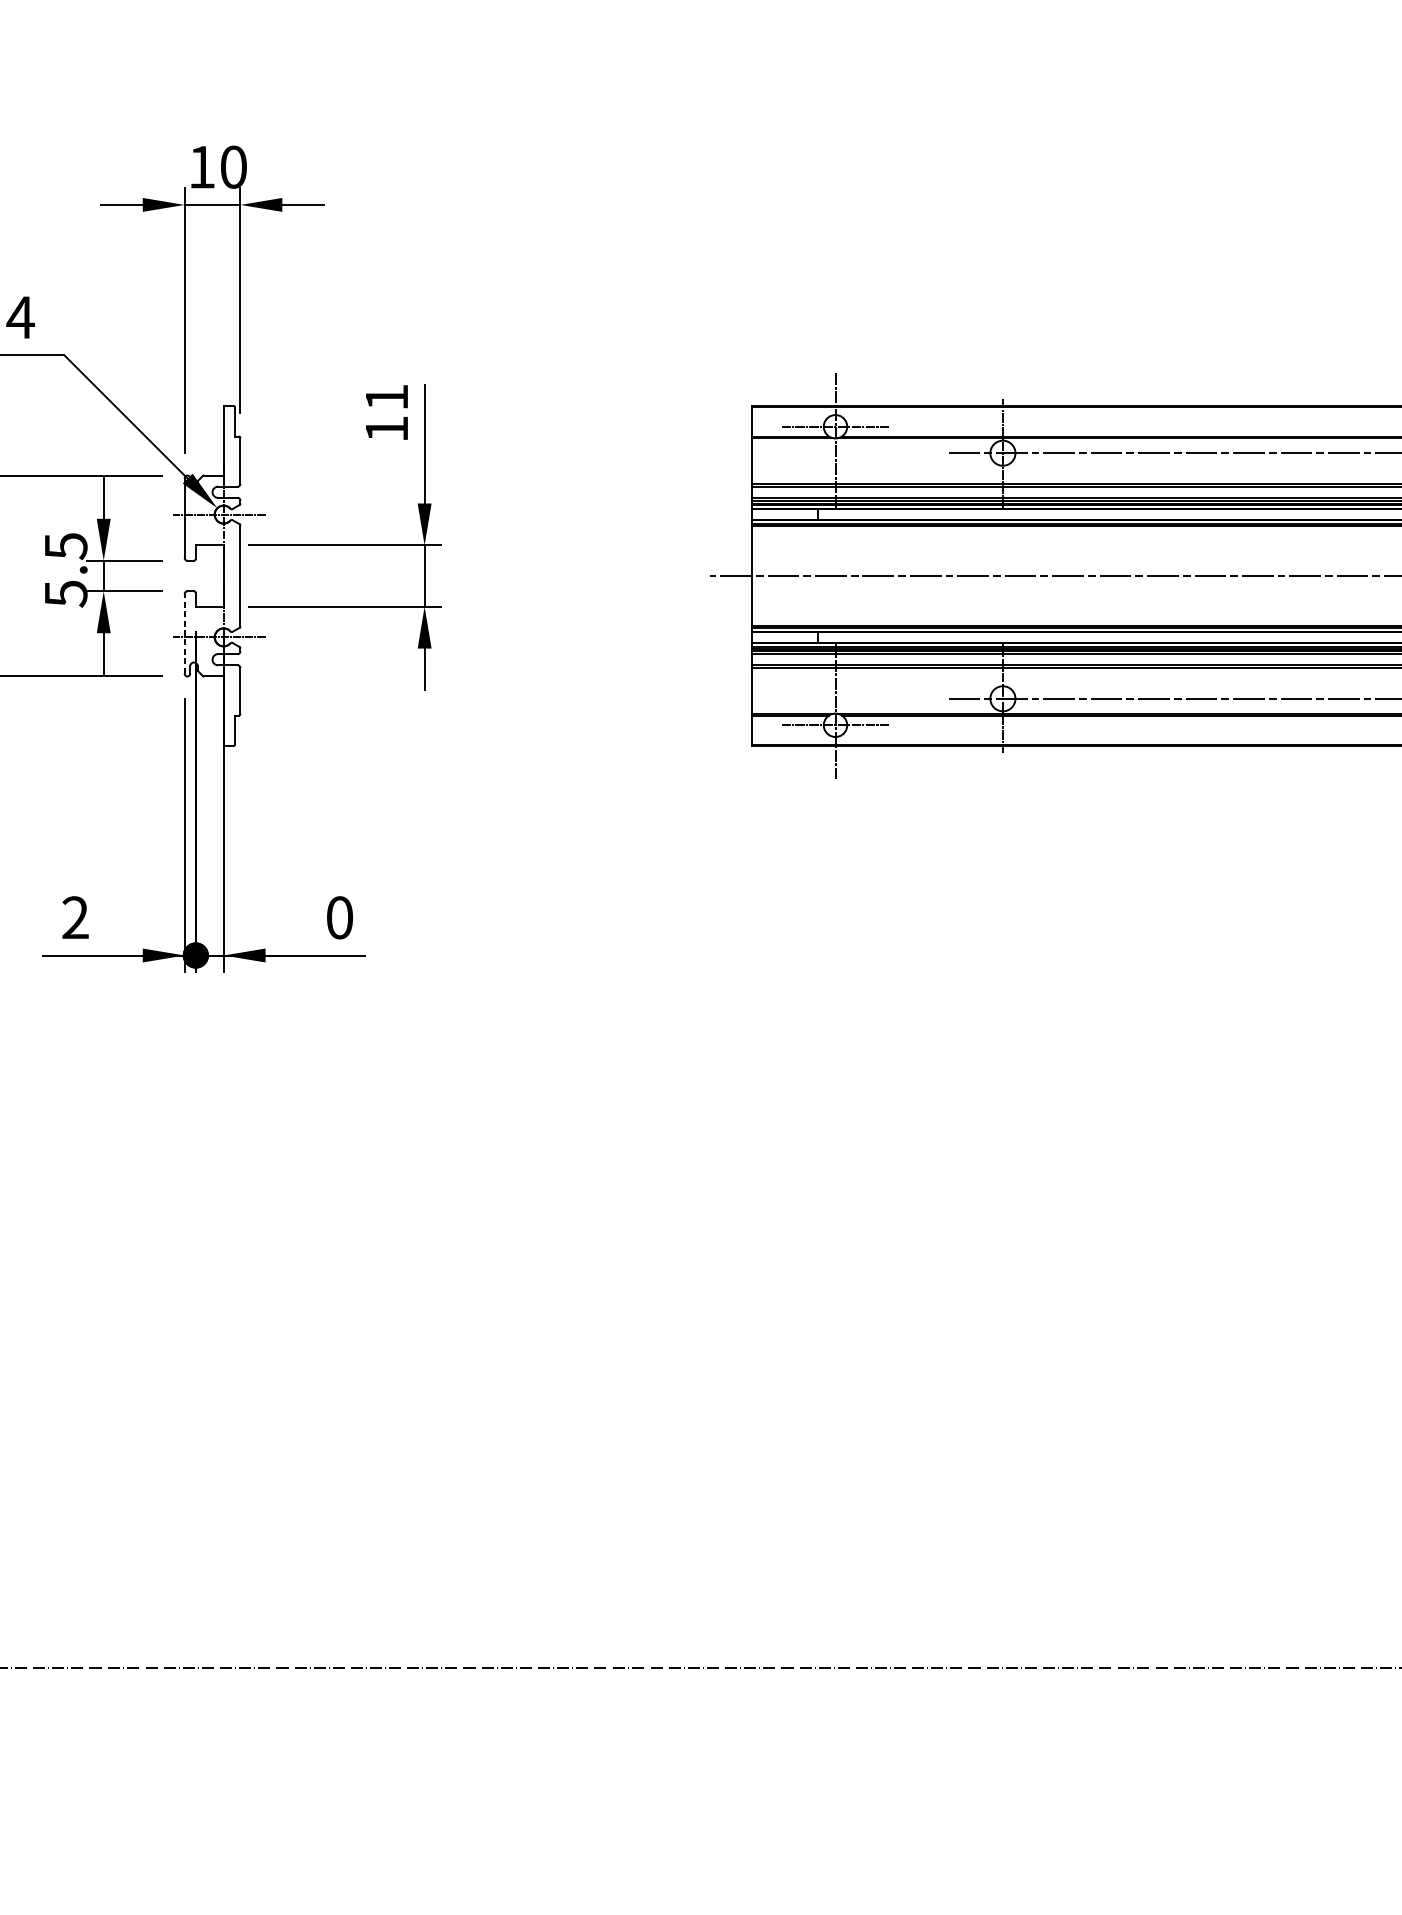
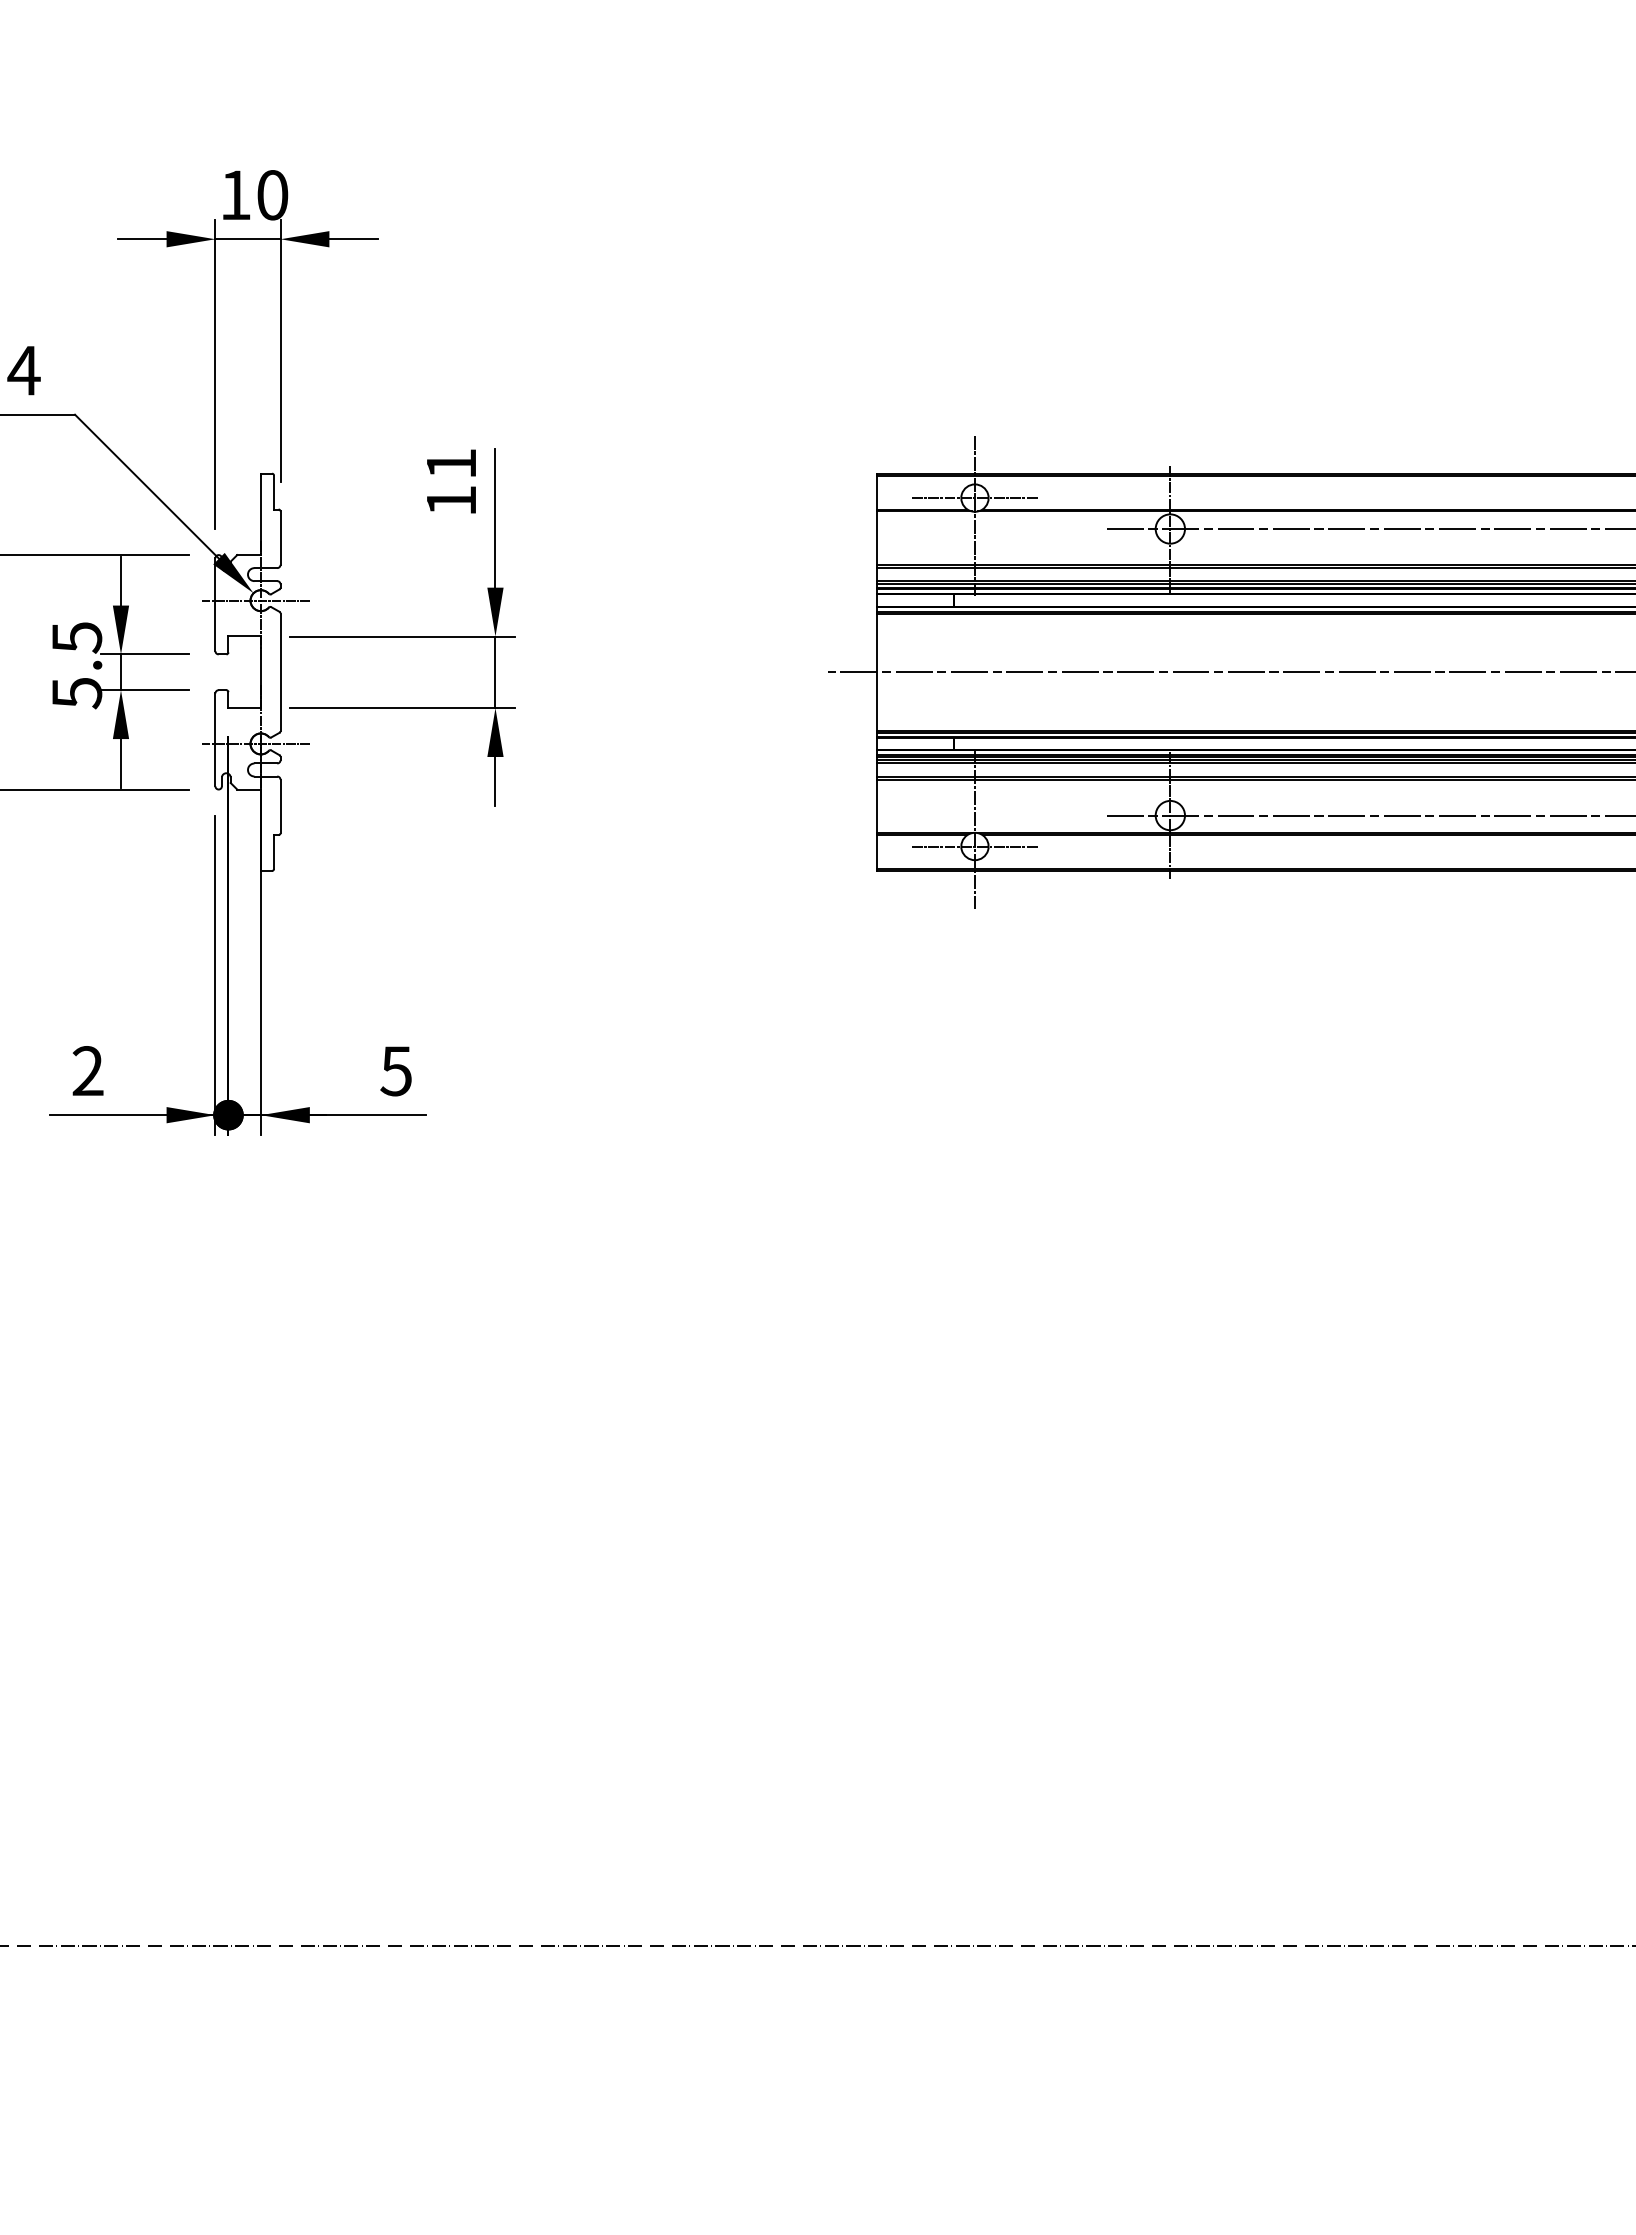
line: (184, 633) -> (215, 739), dashed -> solid
text: (338, 918) -> (395, 1071), 0 -> 5

